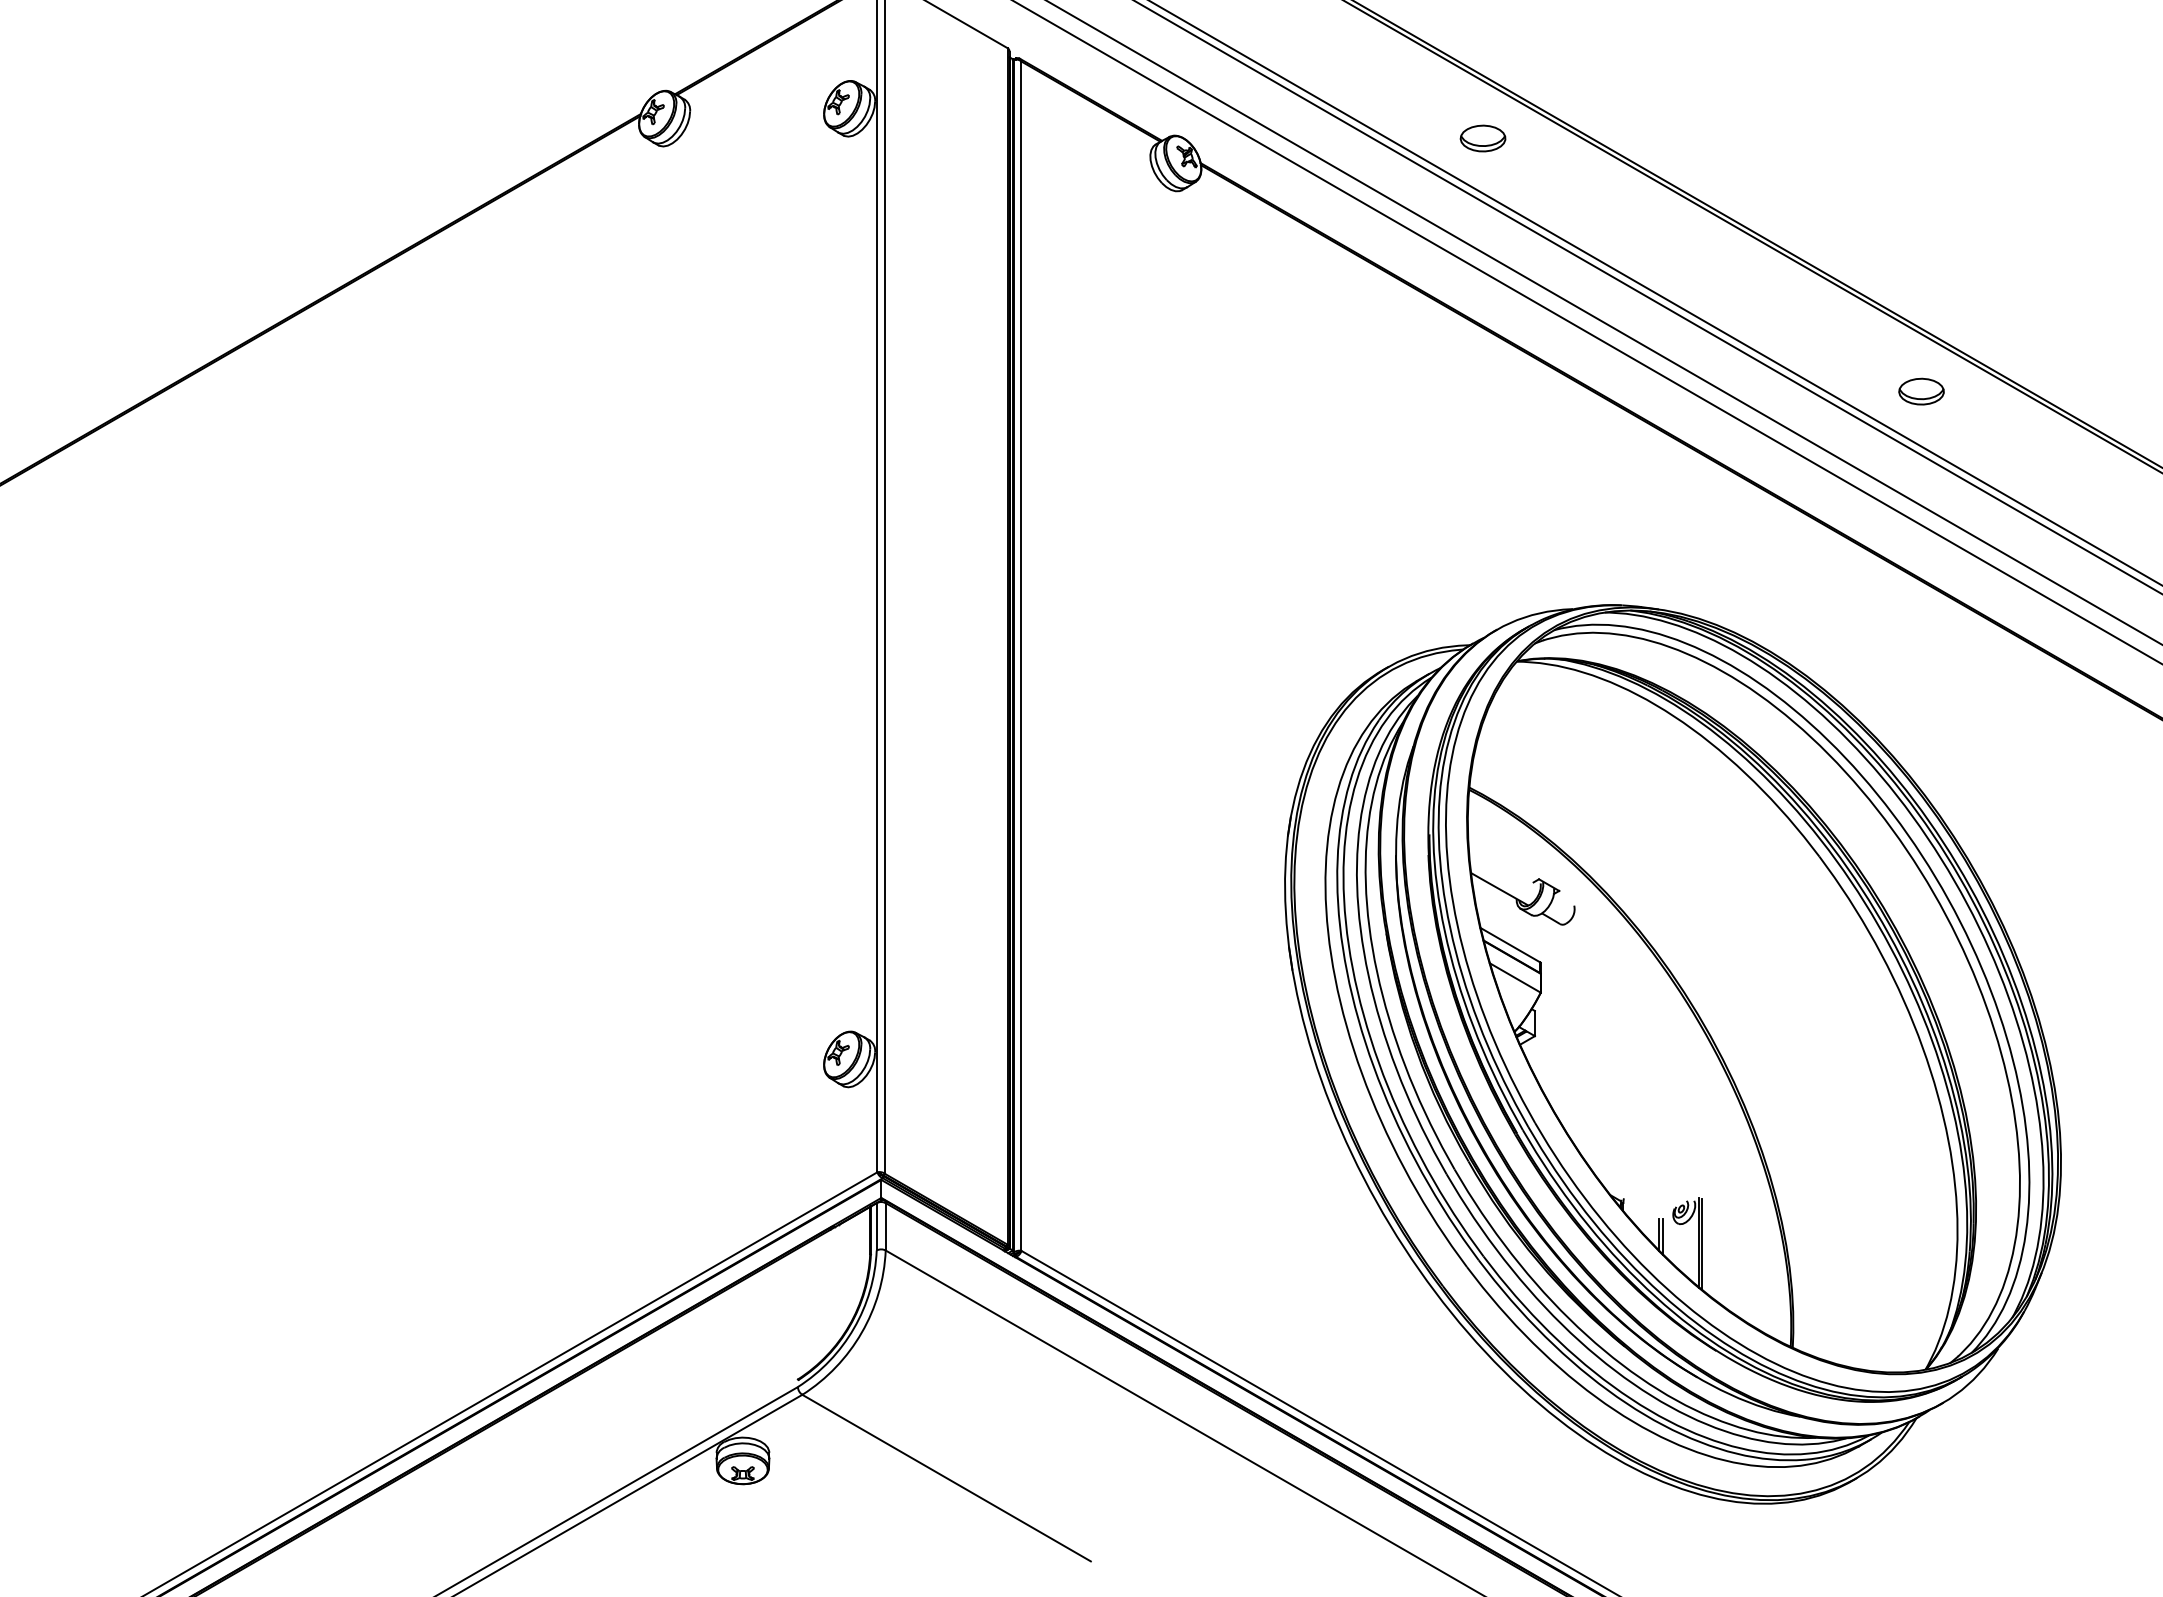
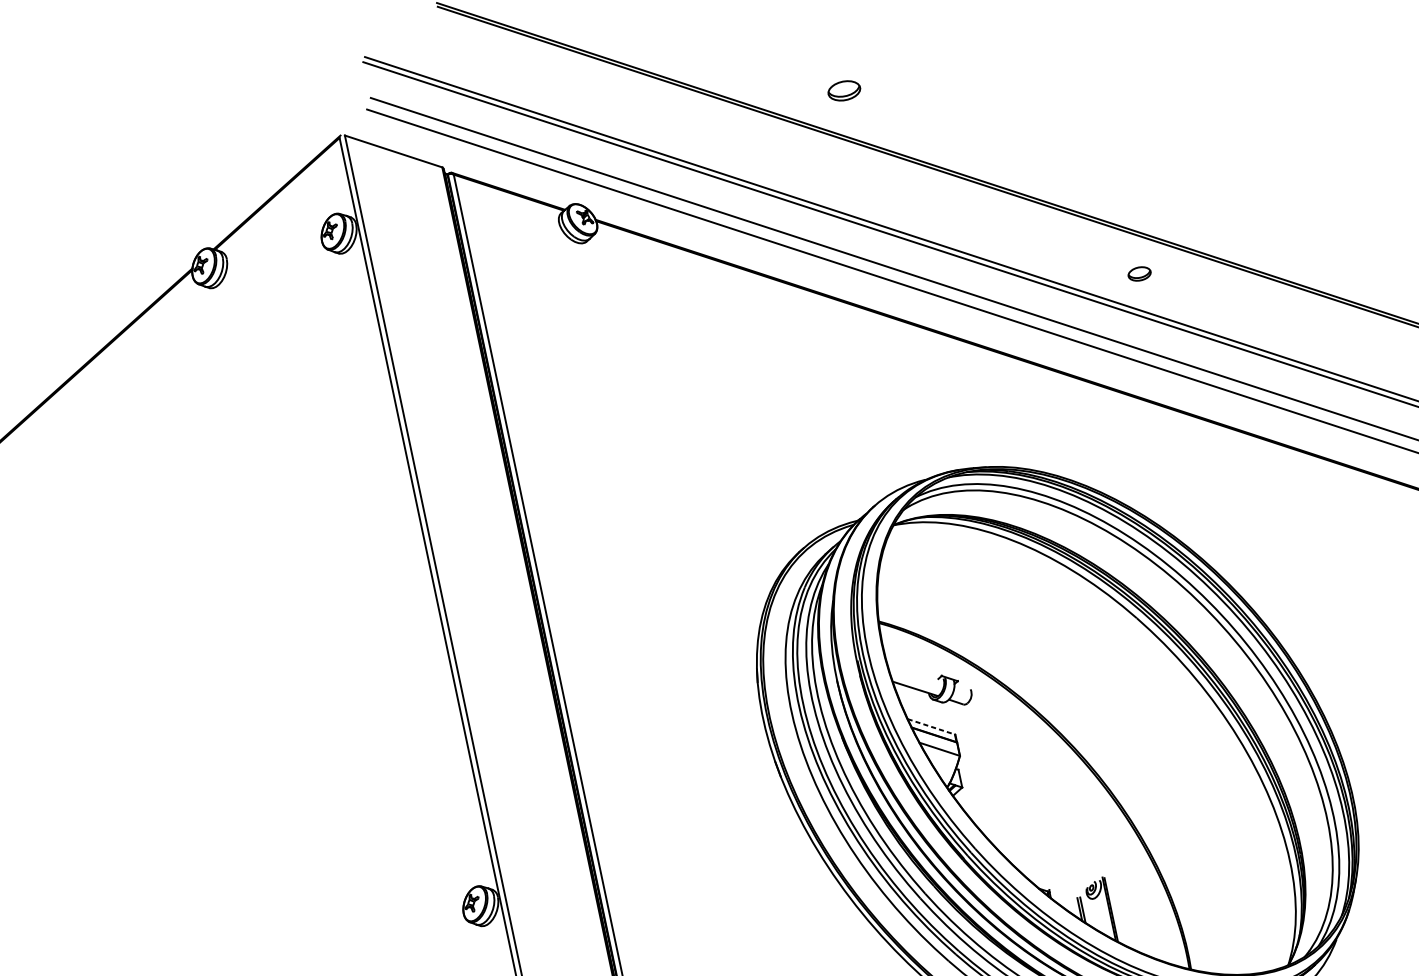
part: (1482, 138) -> (843, 90), moved
part: (1921, 391) -> (1139, 273), size x0.7
line: (1510, 945) -> (931, 727), solid -> dashed

